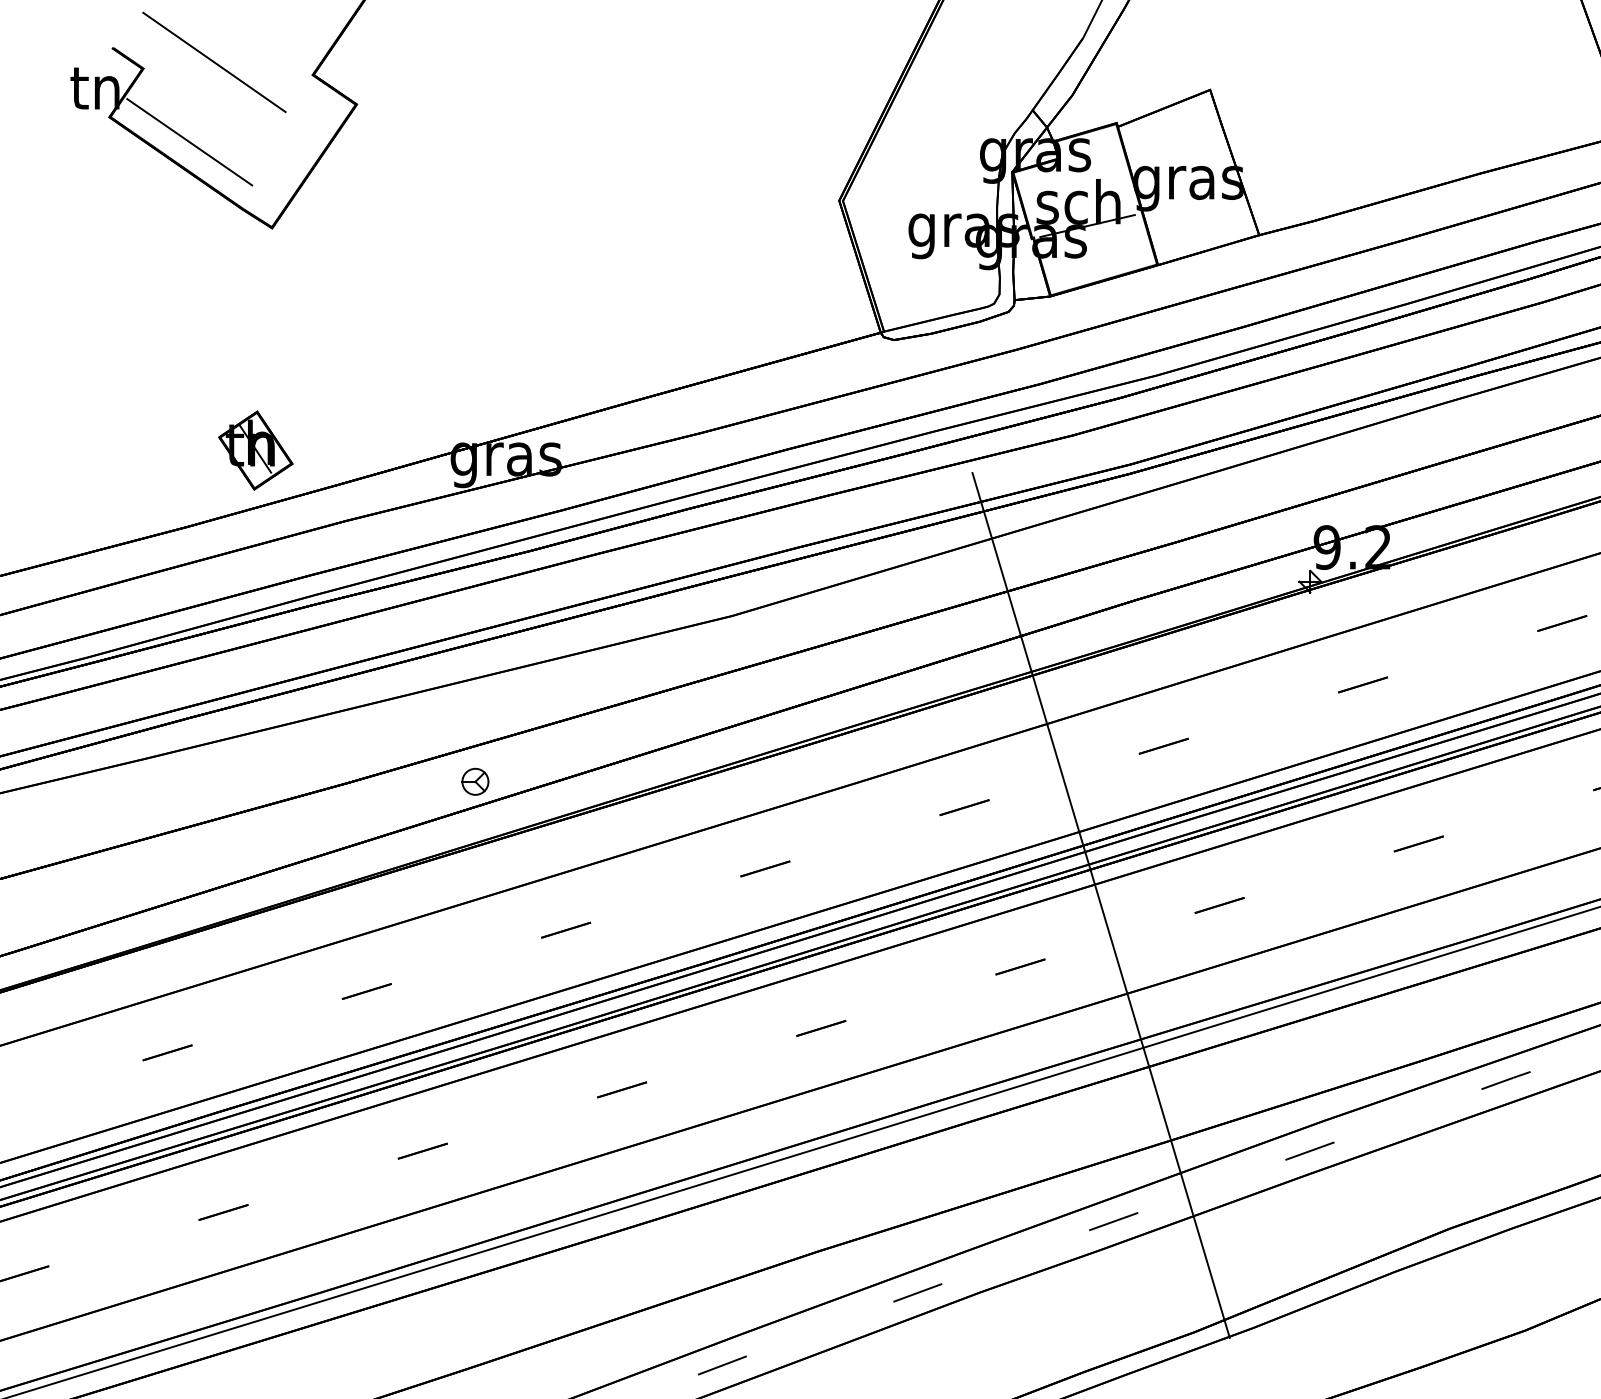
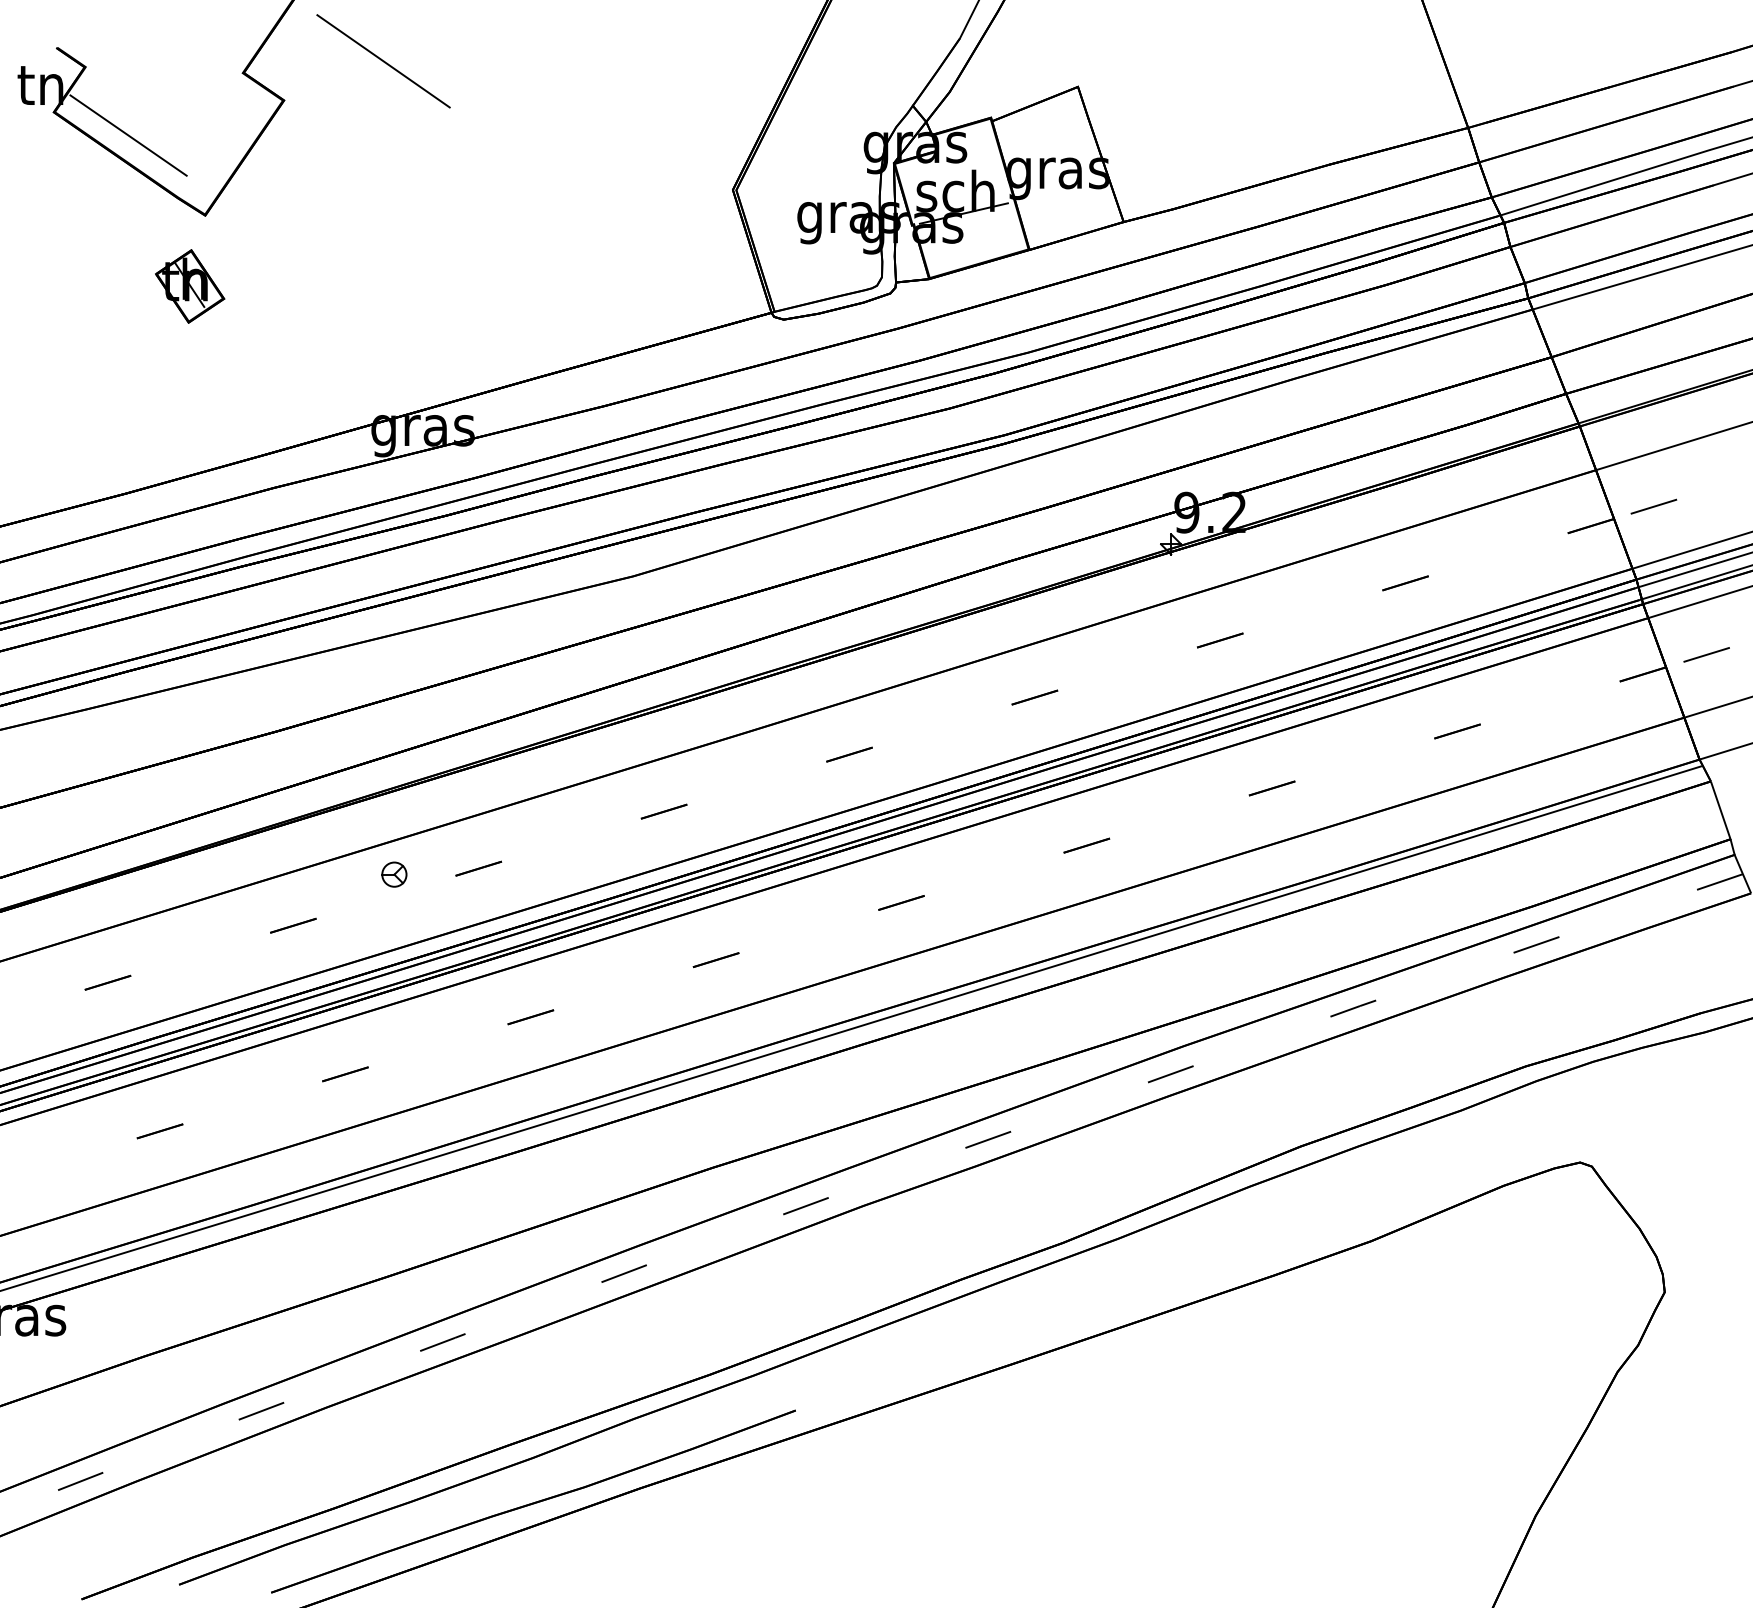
line: (214, 62) -> (383, 61), moved
part: (256, 450) -> (190, 286), moved
part: (475, 781) -> (394, 874), moved
line: (1101, 905) -> (976, 845), removed

